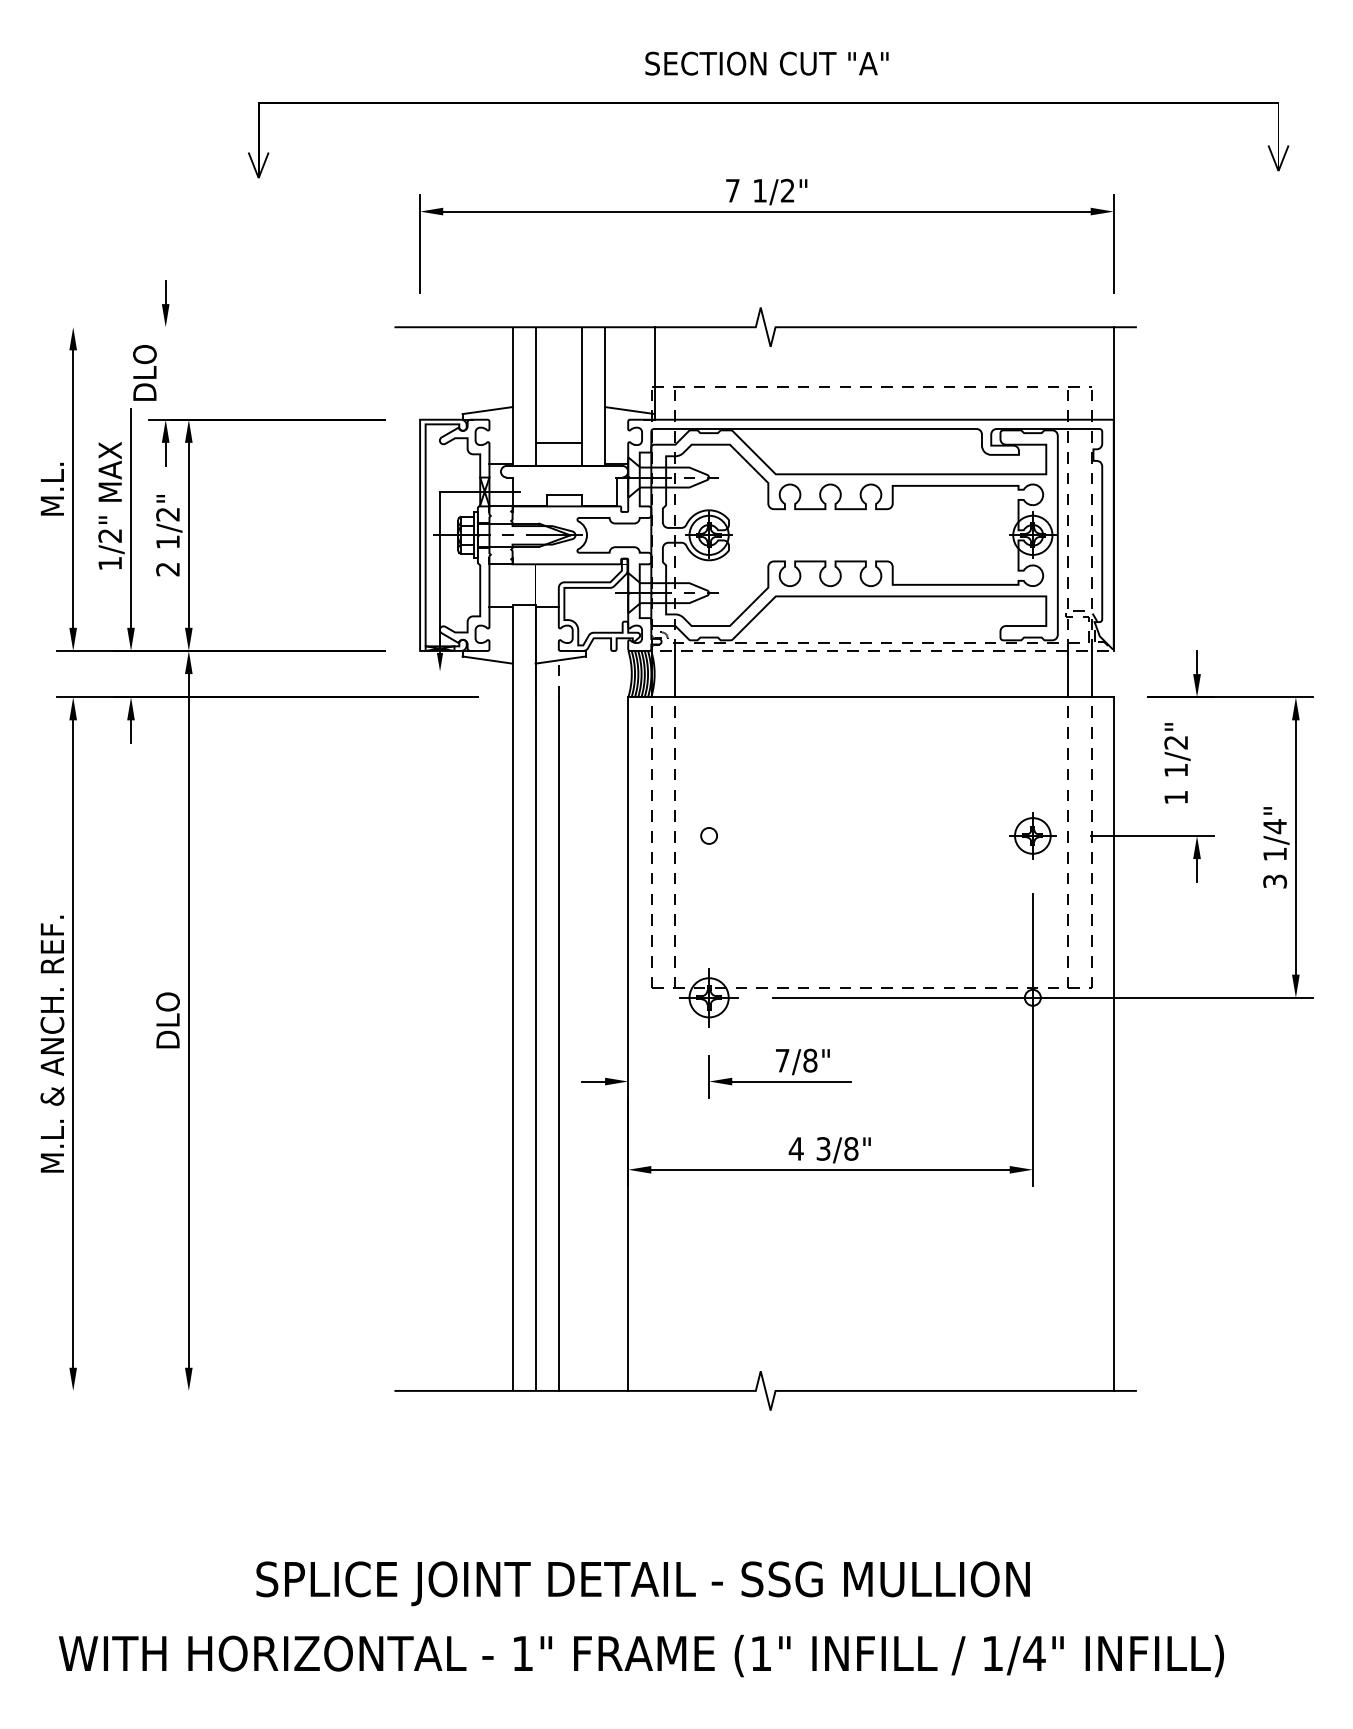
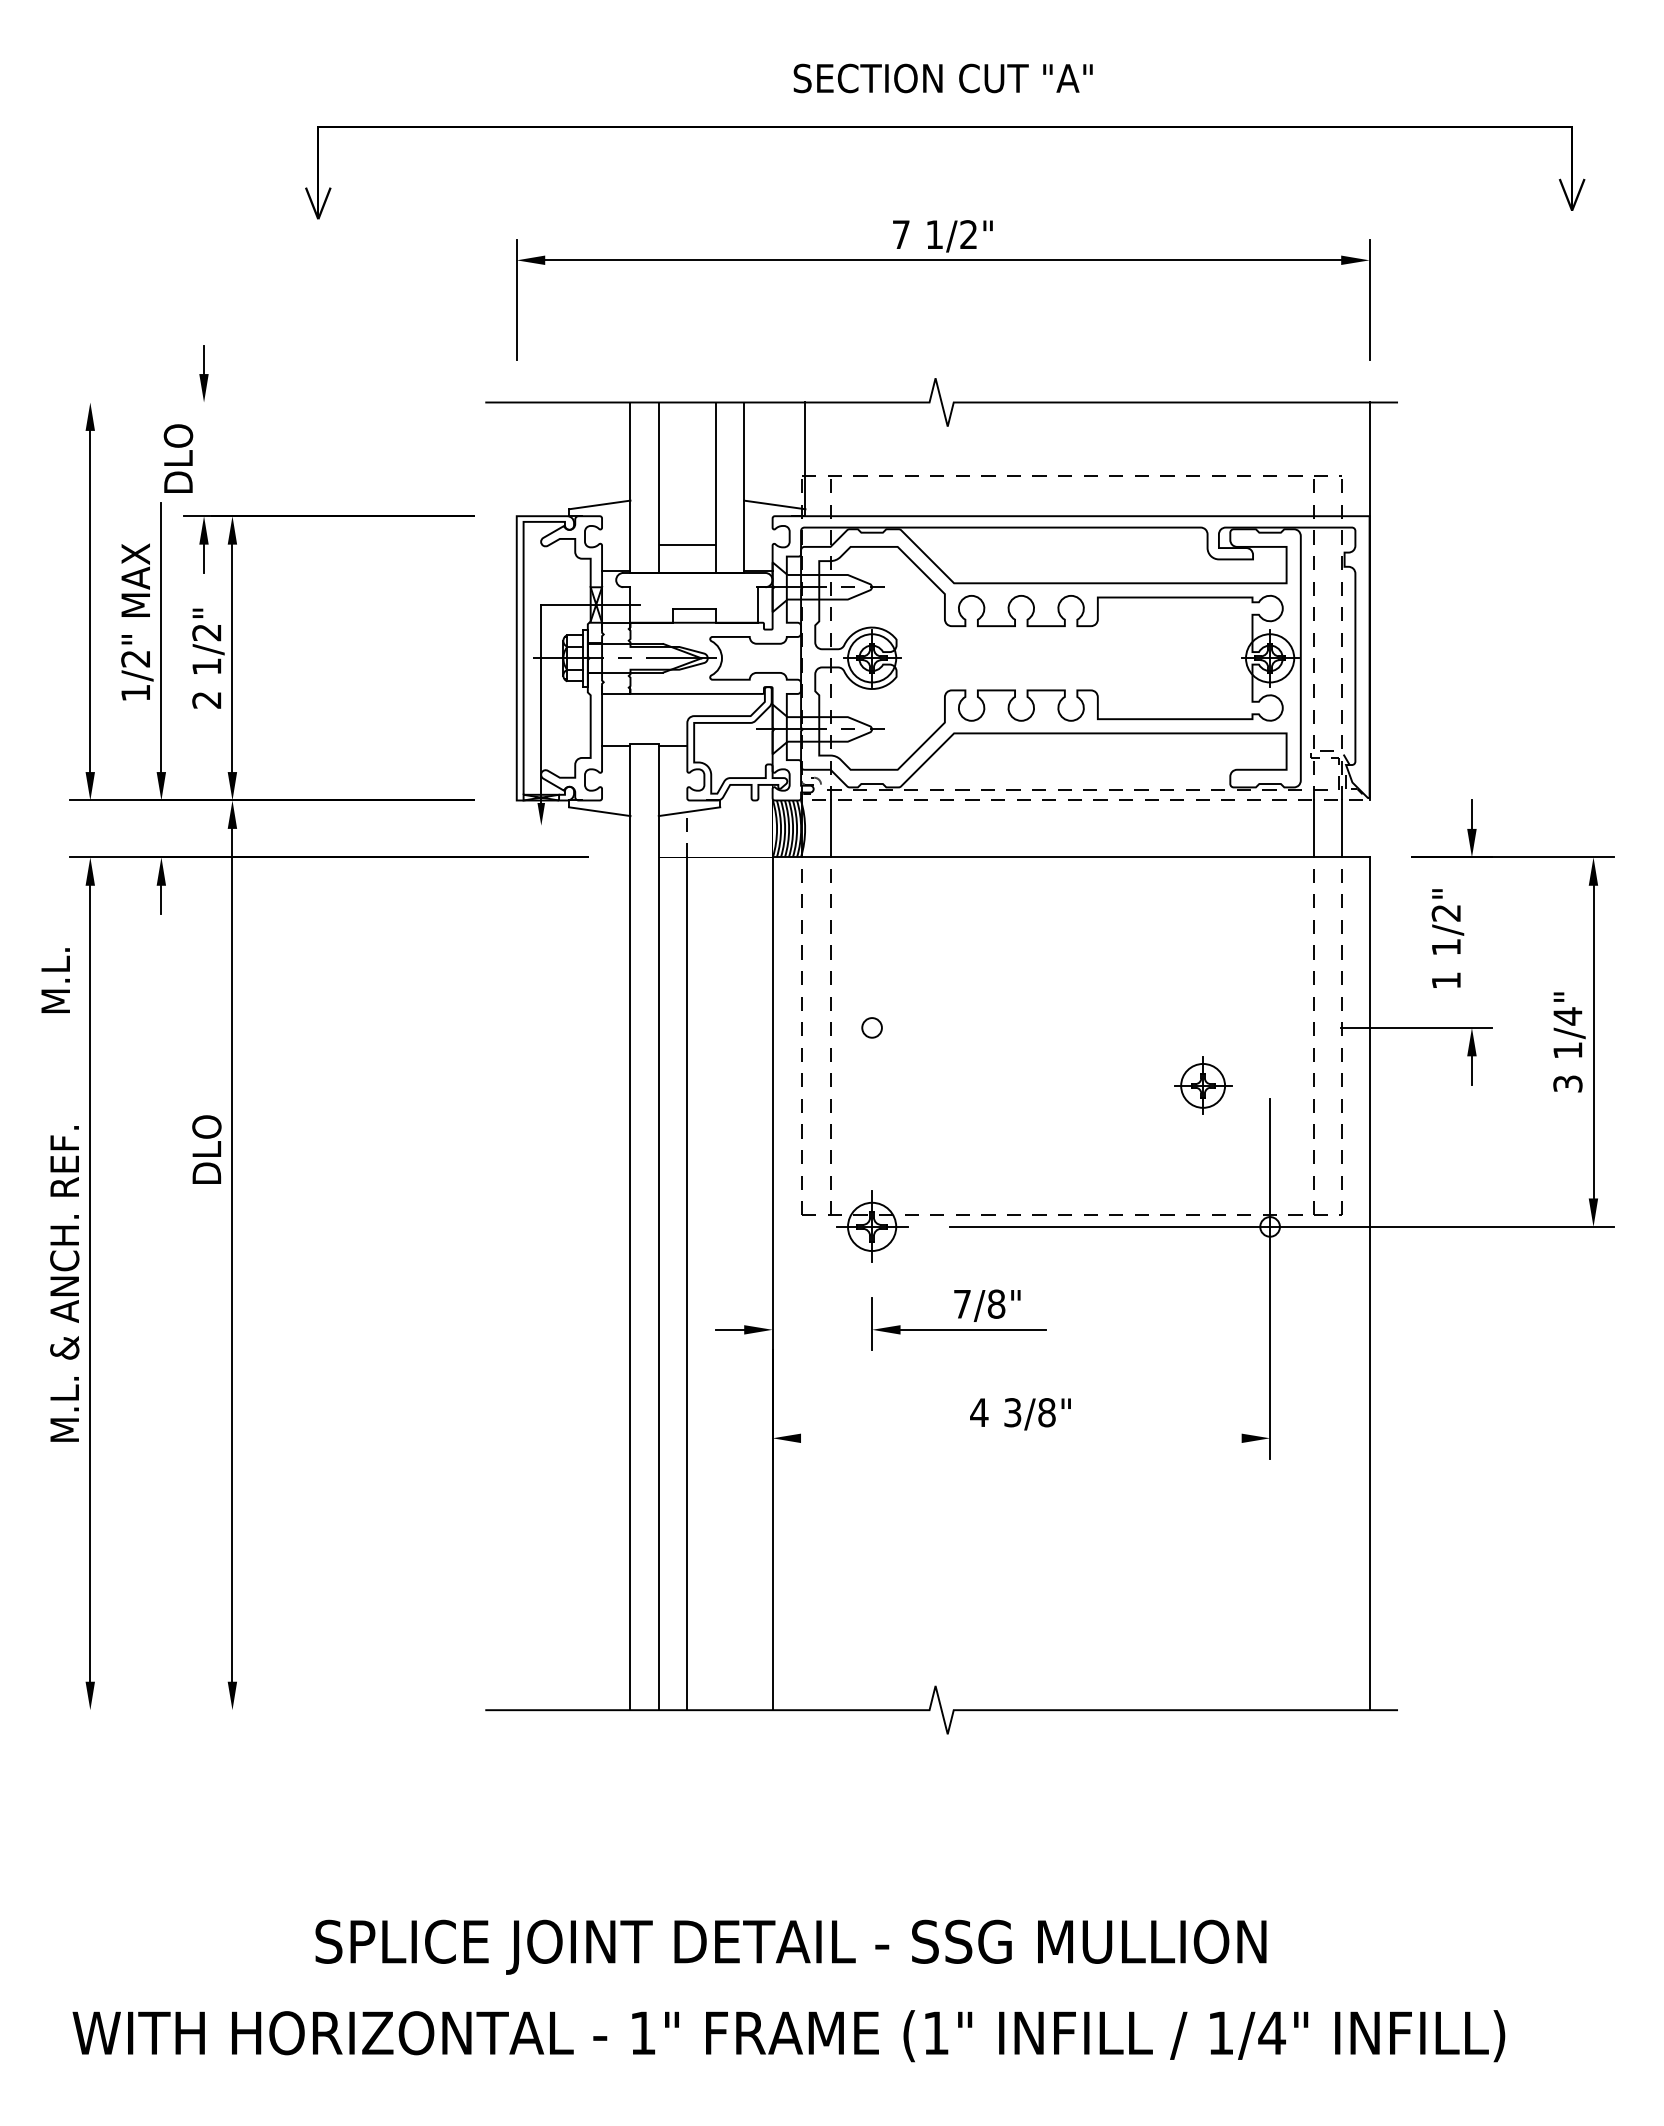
text: (52, 489) -> (55, 980), moved
part: (1033, 835) -> (1203, 1085), moved
text: (167, 1020) -> (206, 1149), moved
line: (830, 1169) -> (1021, 1438), removed

